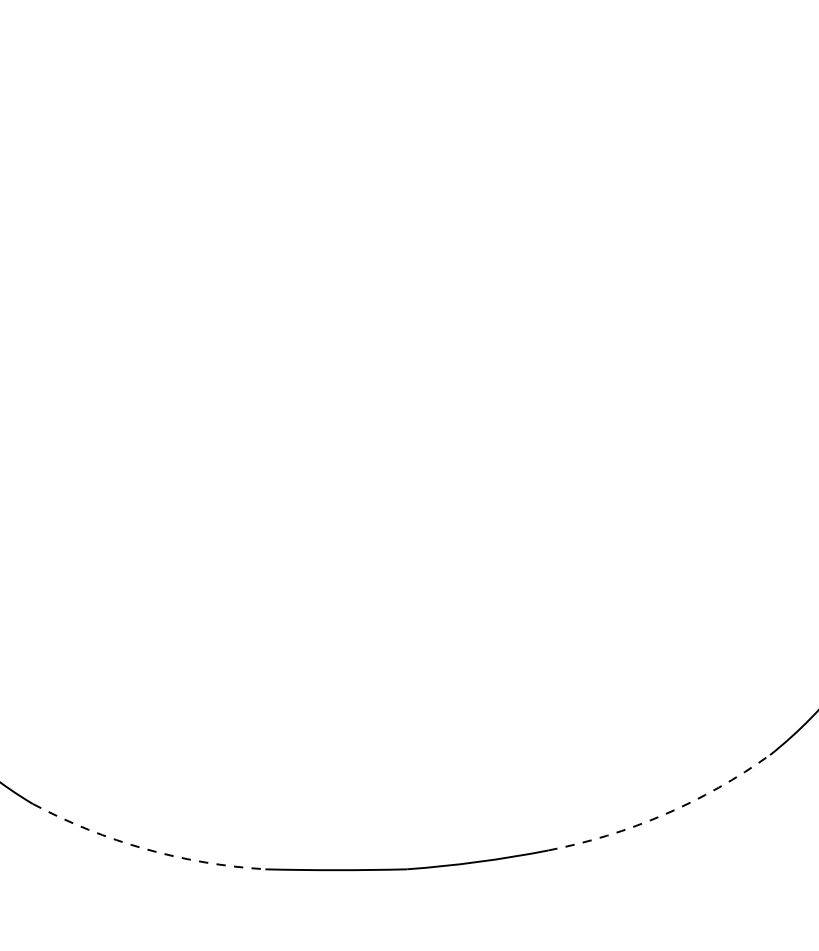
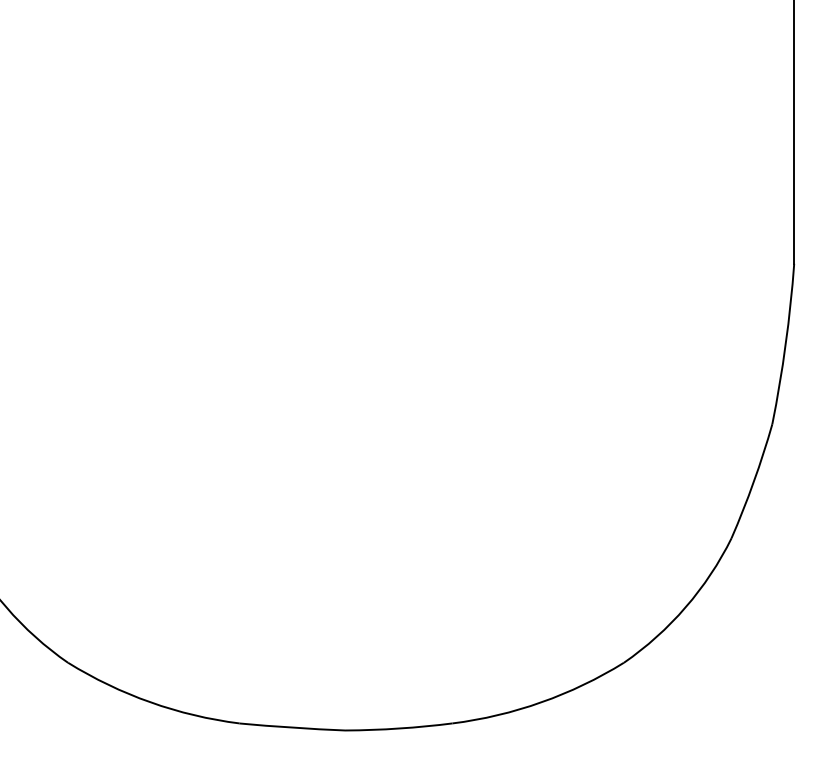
arc: (664, 814) -> (541, 702), dashed -> solid
arc: (145, 849) -> (150, 702), dashed -> solid

